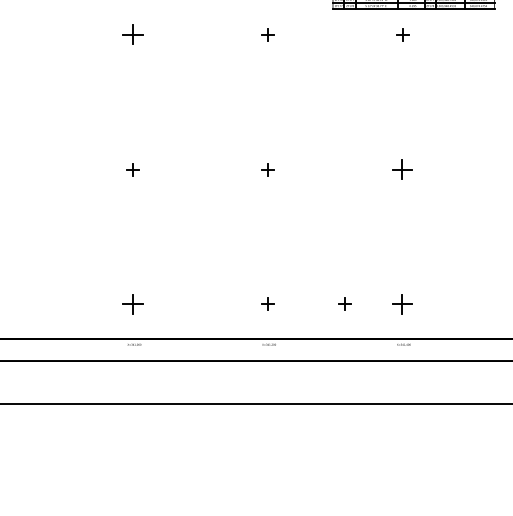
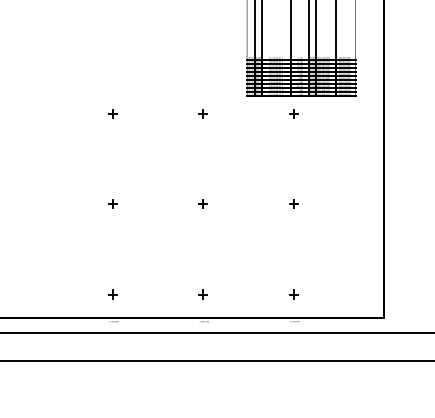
part: (132, 34) -> (112, 113), size x0.62
part: (402, 168) -> (293, 203), size x0.62
part: (132, 304) -> (112, 294), size x0.62
part: (344, 304) -> (254, 294), removed
part: (402, 304) -> (293, 294), size x0.62

